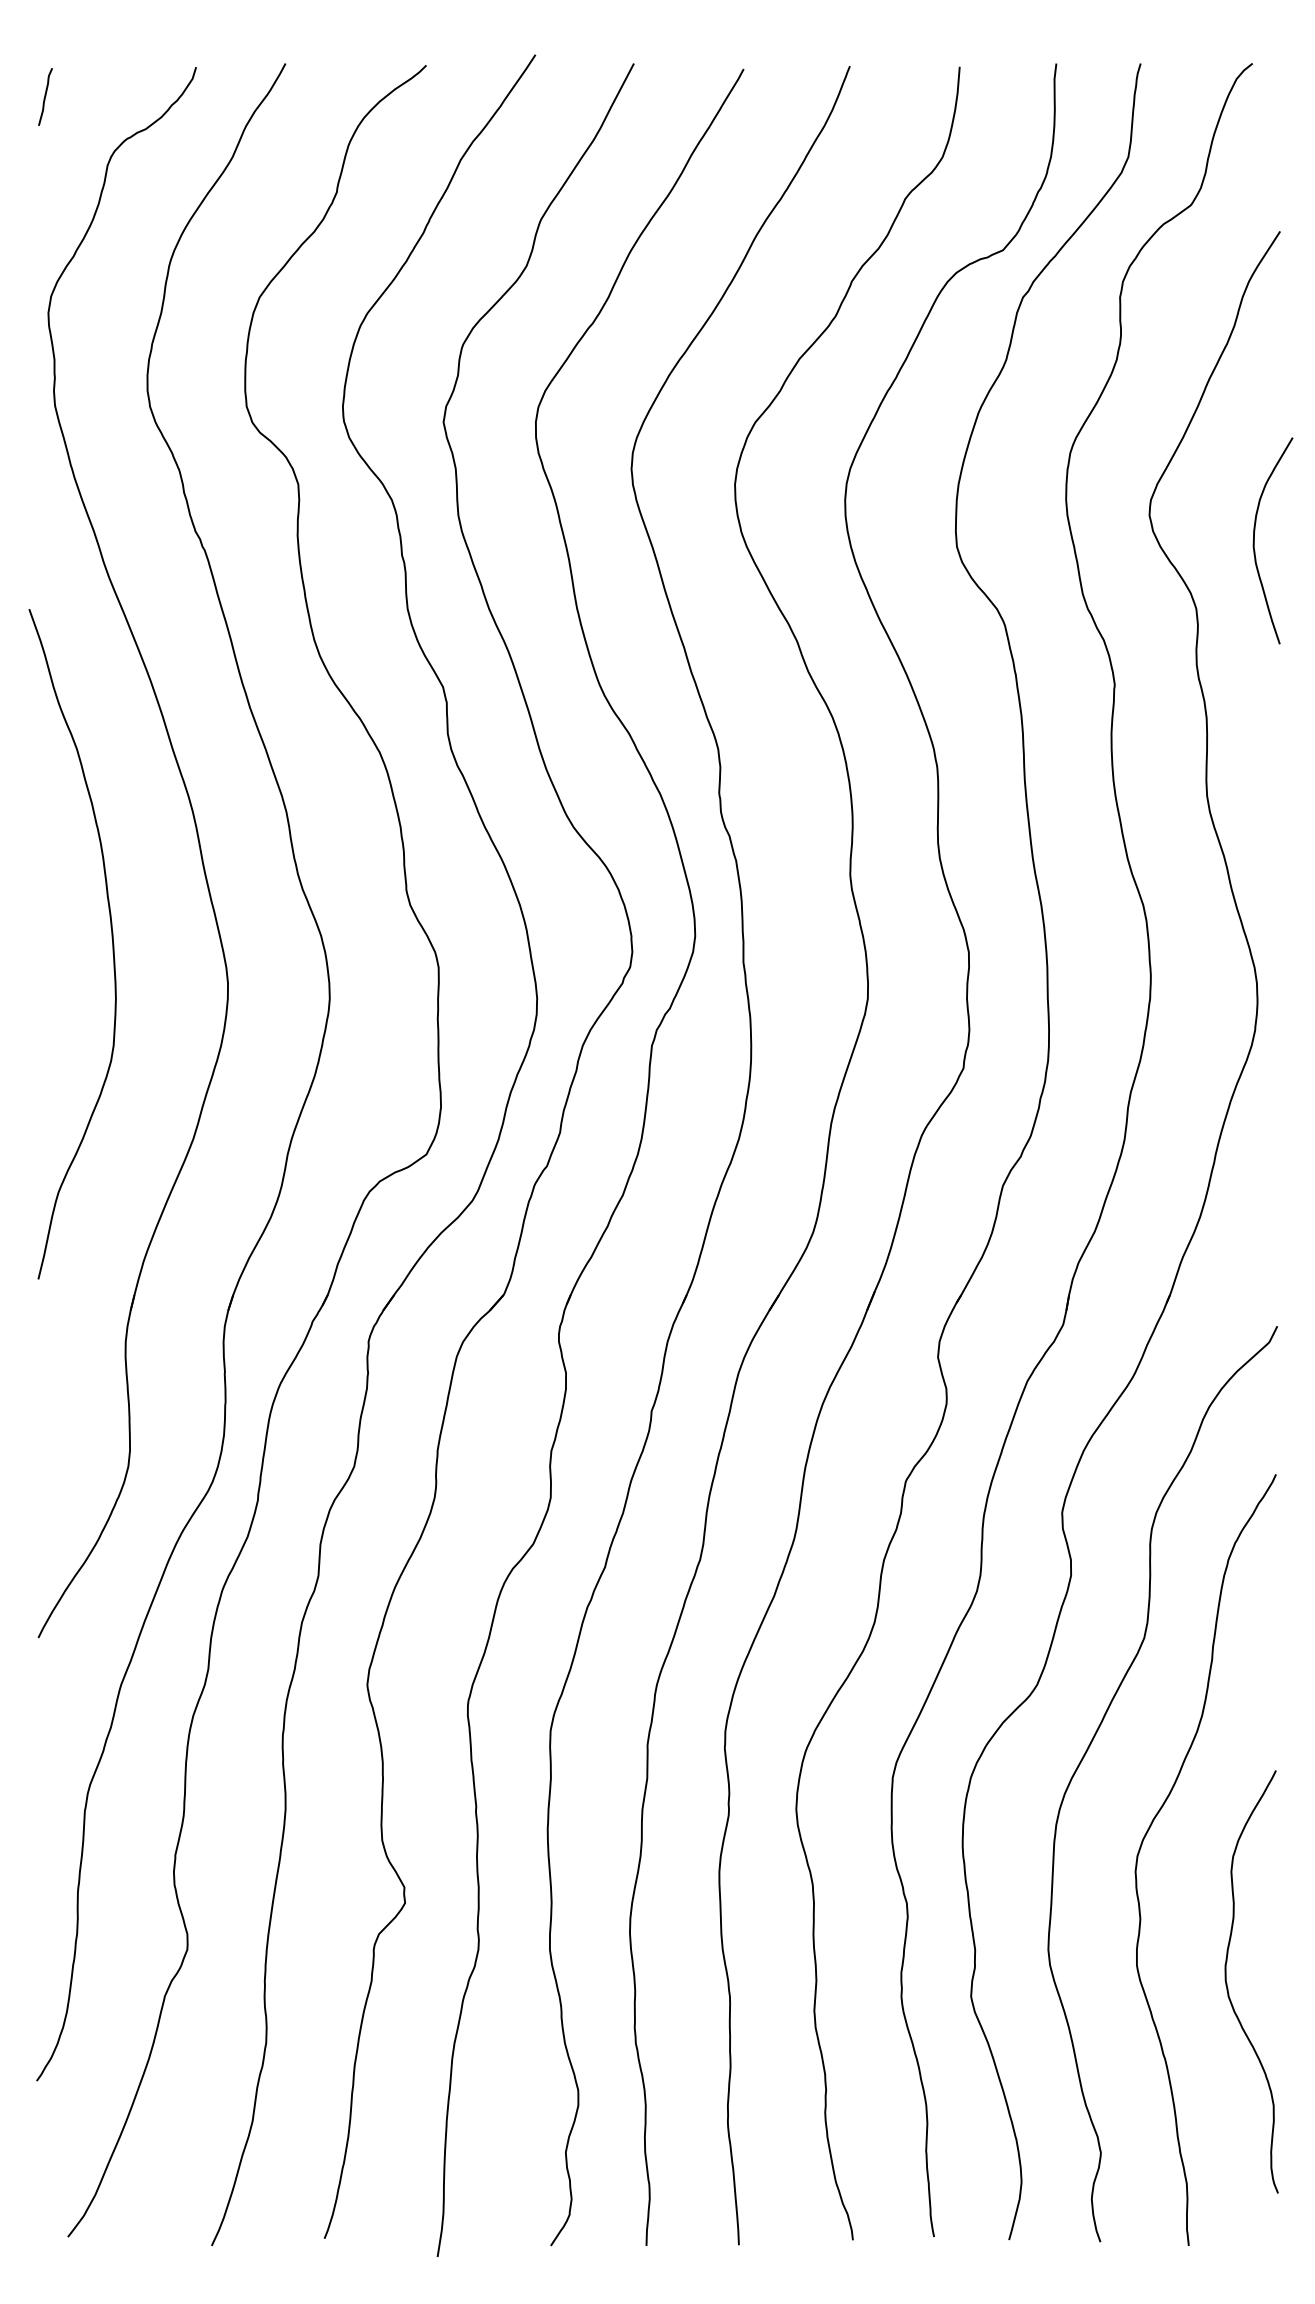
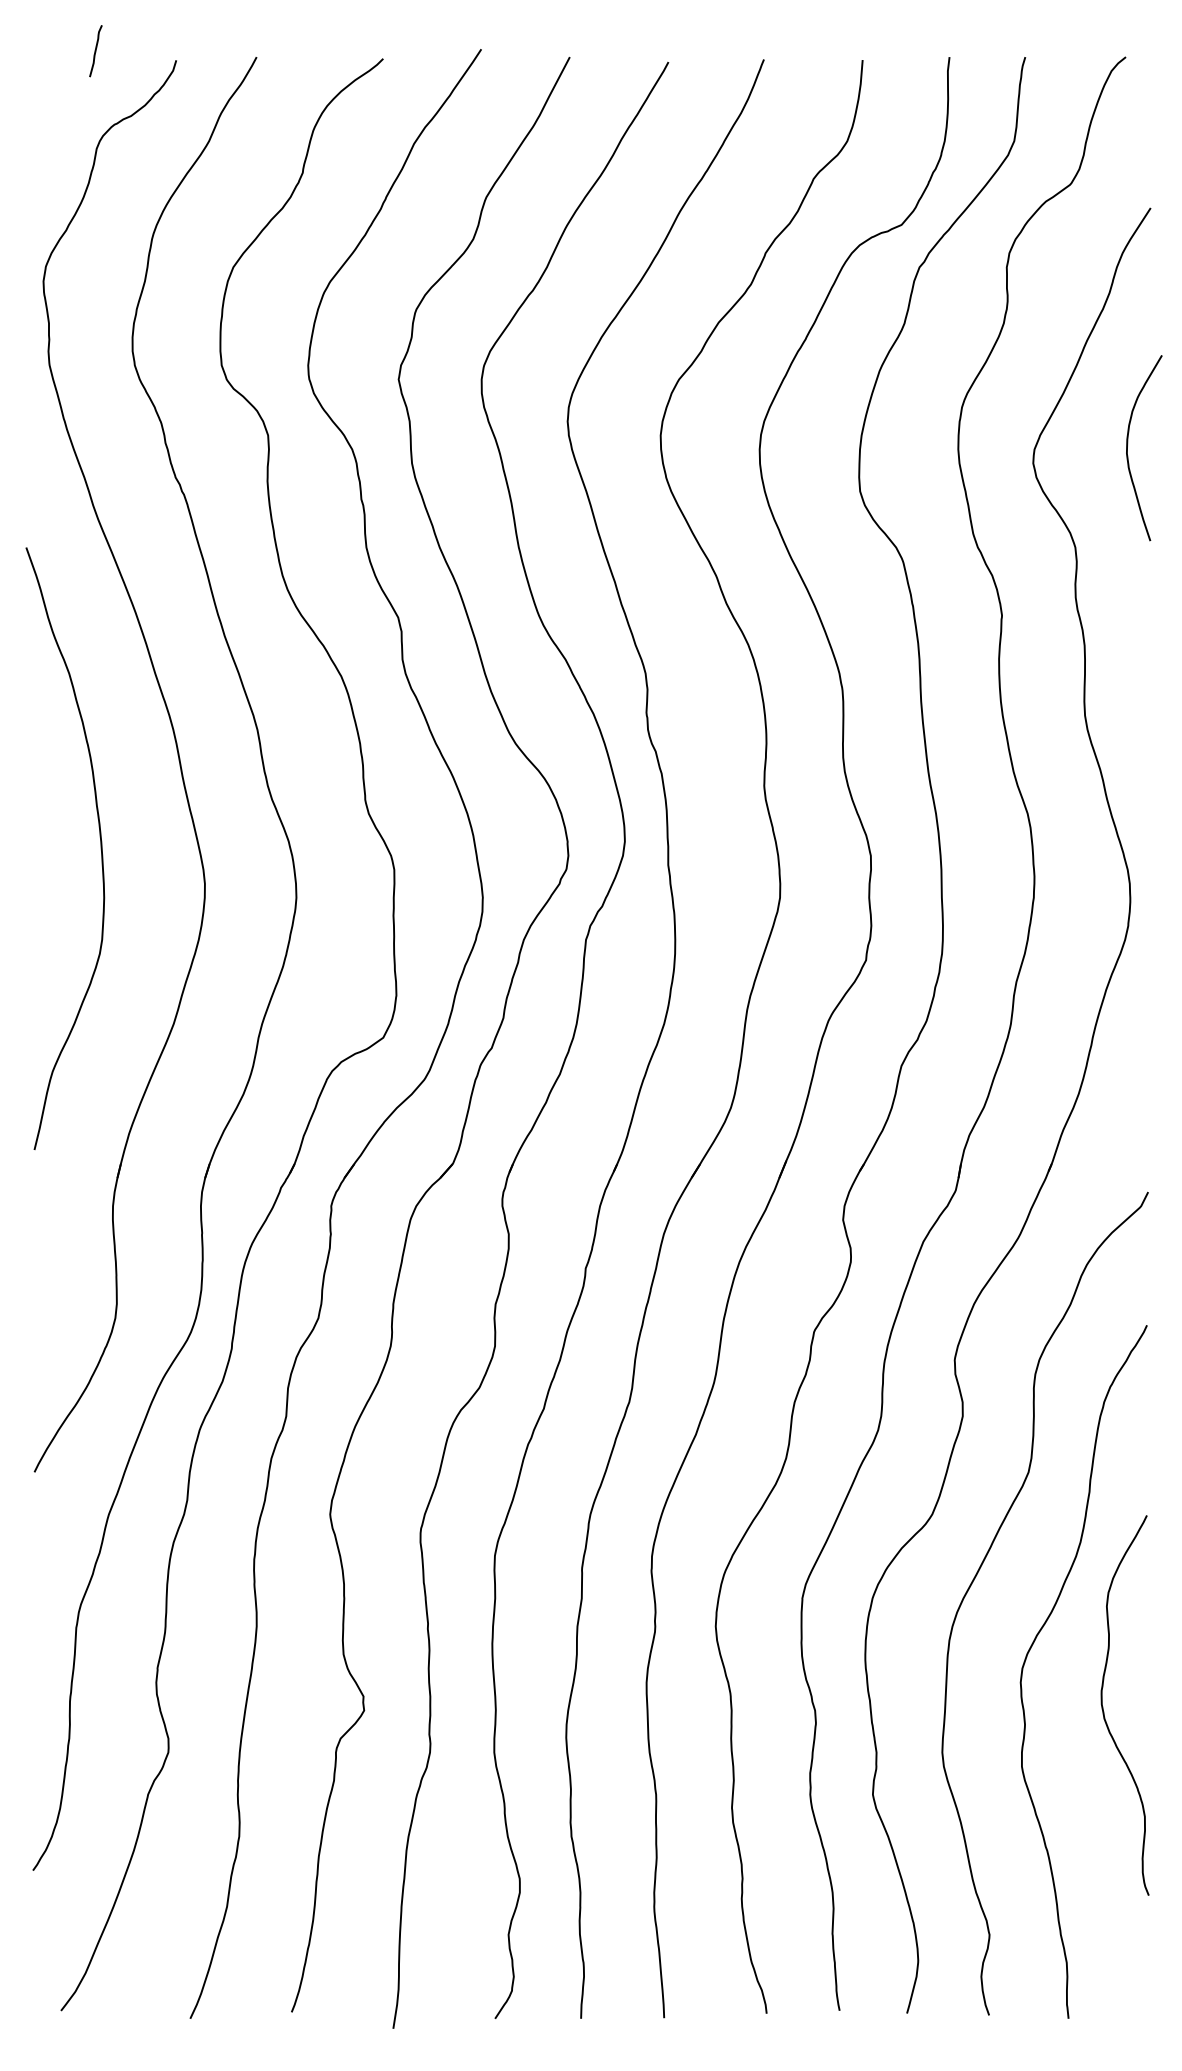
curve: (45, 97) -> (95, 51), moved
curve: (1255, 536) -> (1128, 444), moved
curve: (1228, 1988) -> (1104, 1711), moved

